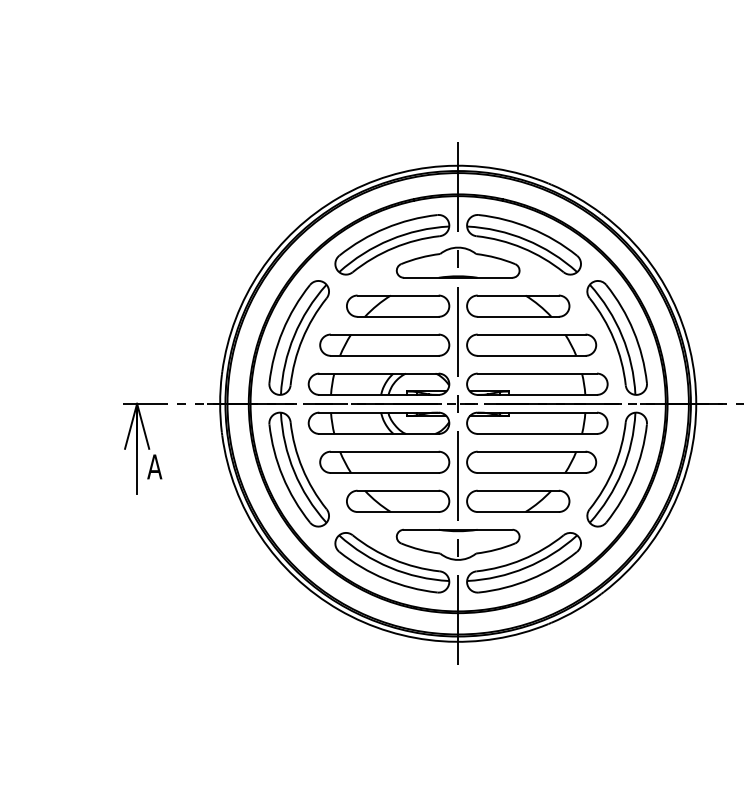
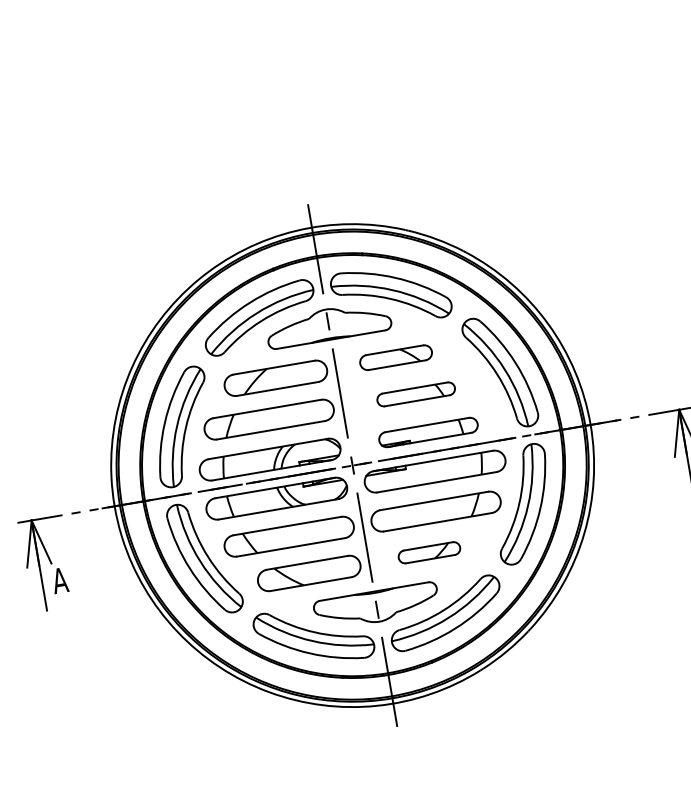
part: (518, 305) -> (396, 357), size x0.7
part: (531, 344) -> (415, 393), size x0.6
part: (537, 383) -> (428, 431), size x0.7
part: (518, 500) -> (429, 552), size x0.6

